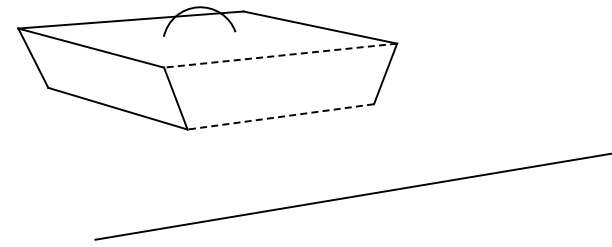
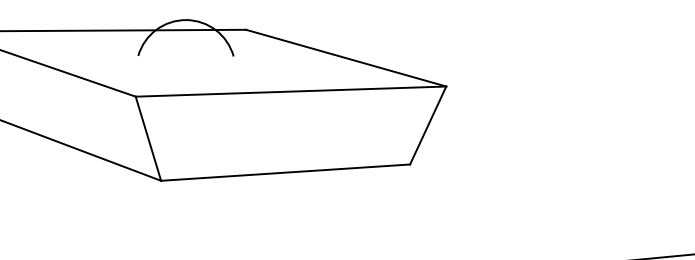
line: (280, 55) -> (290, 91), dashed -> solid
line: (280, 116) -> (285, 172), dashed -> solid

